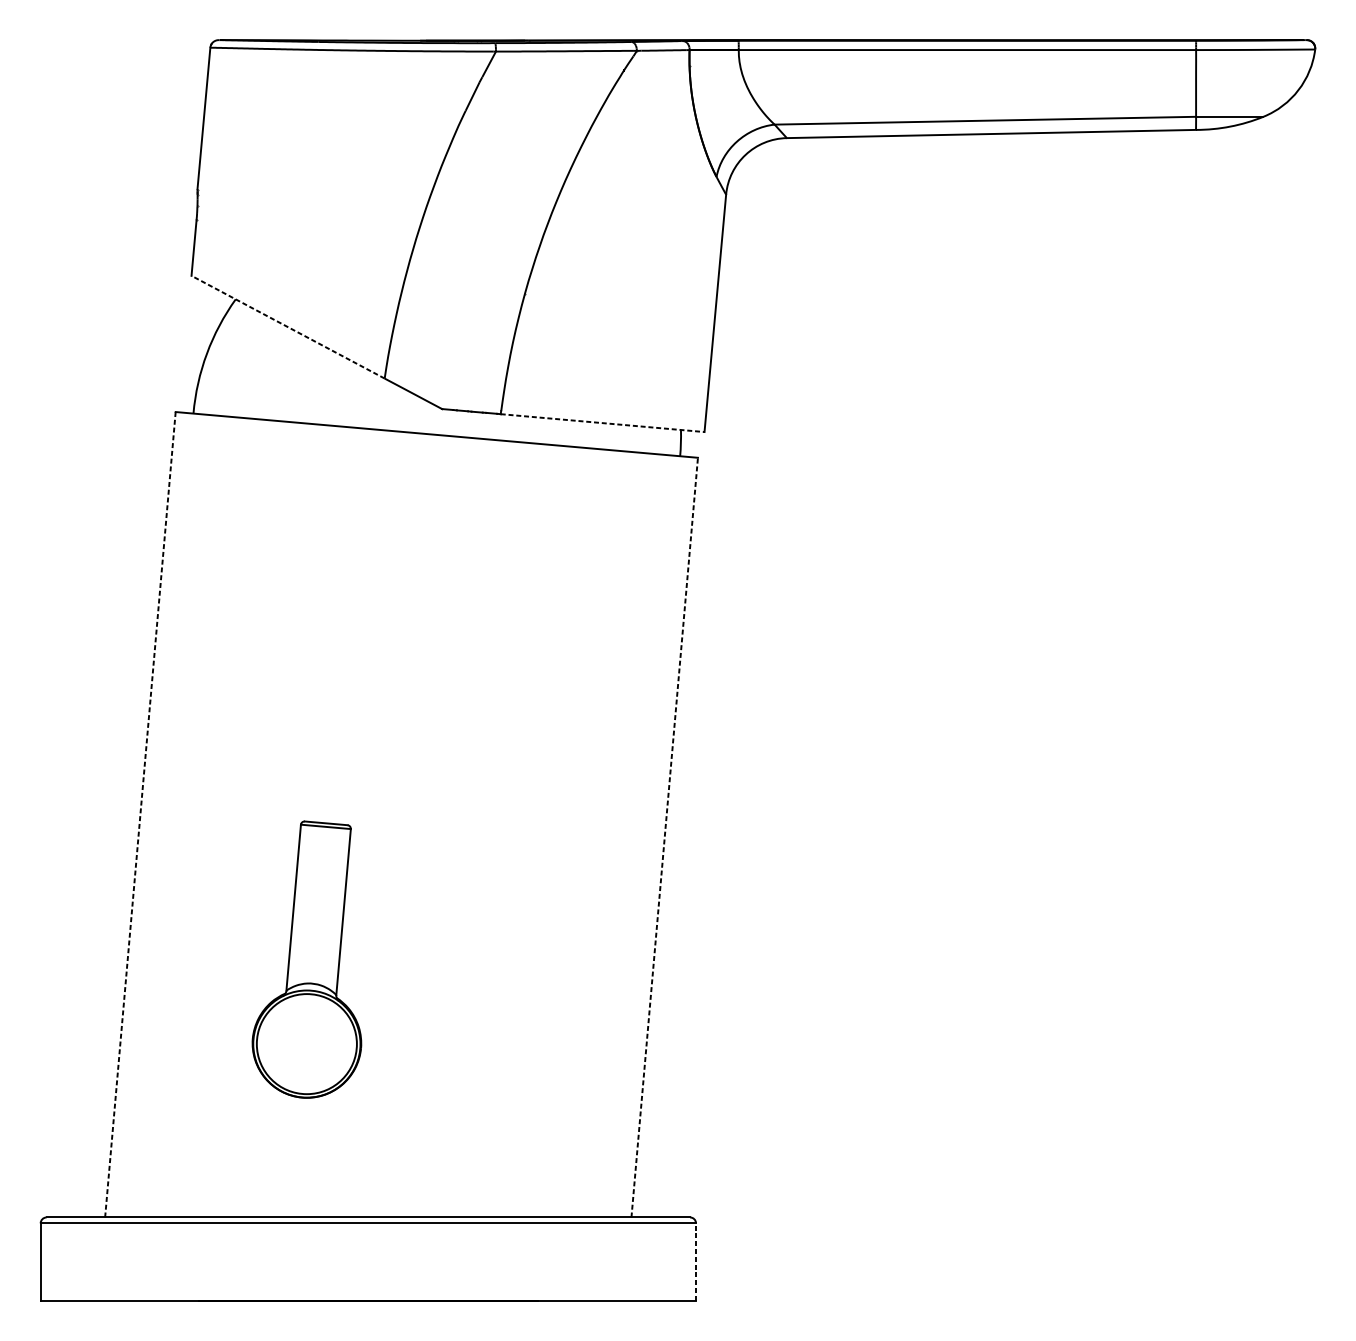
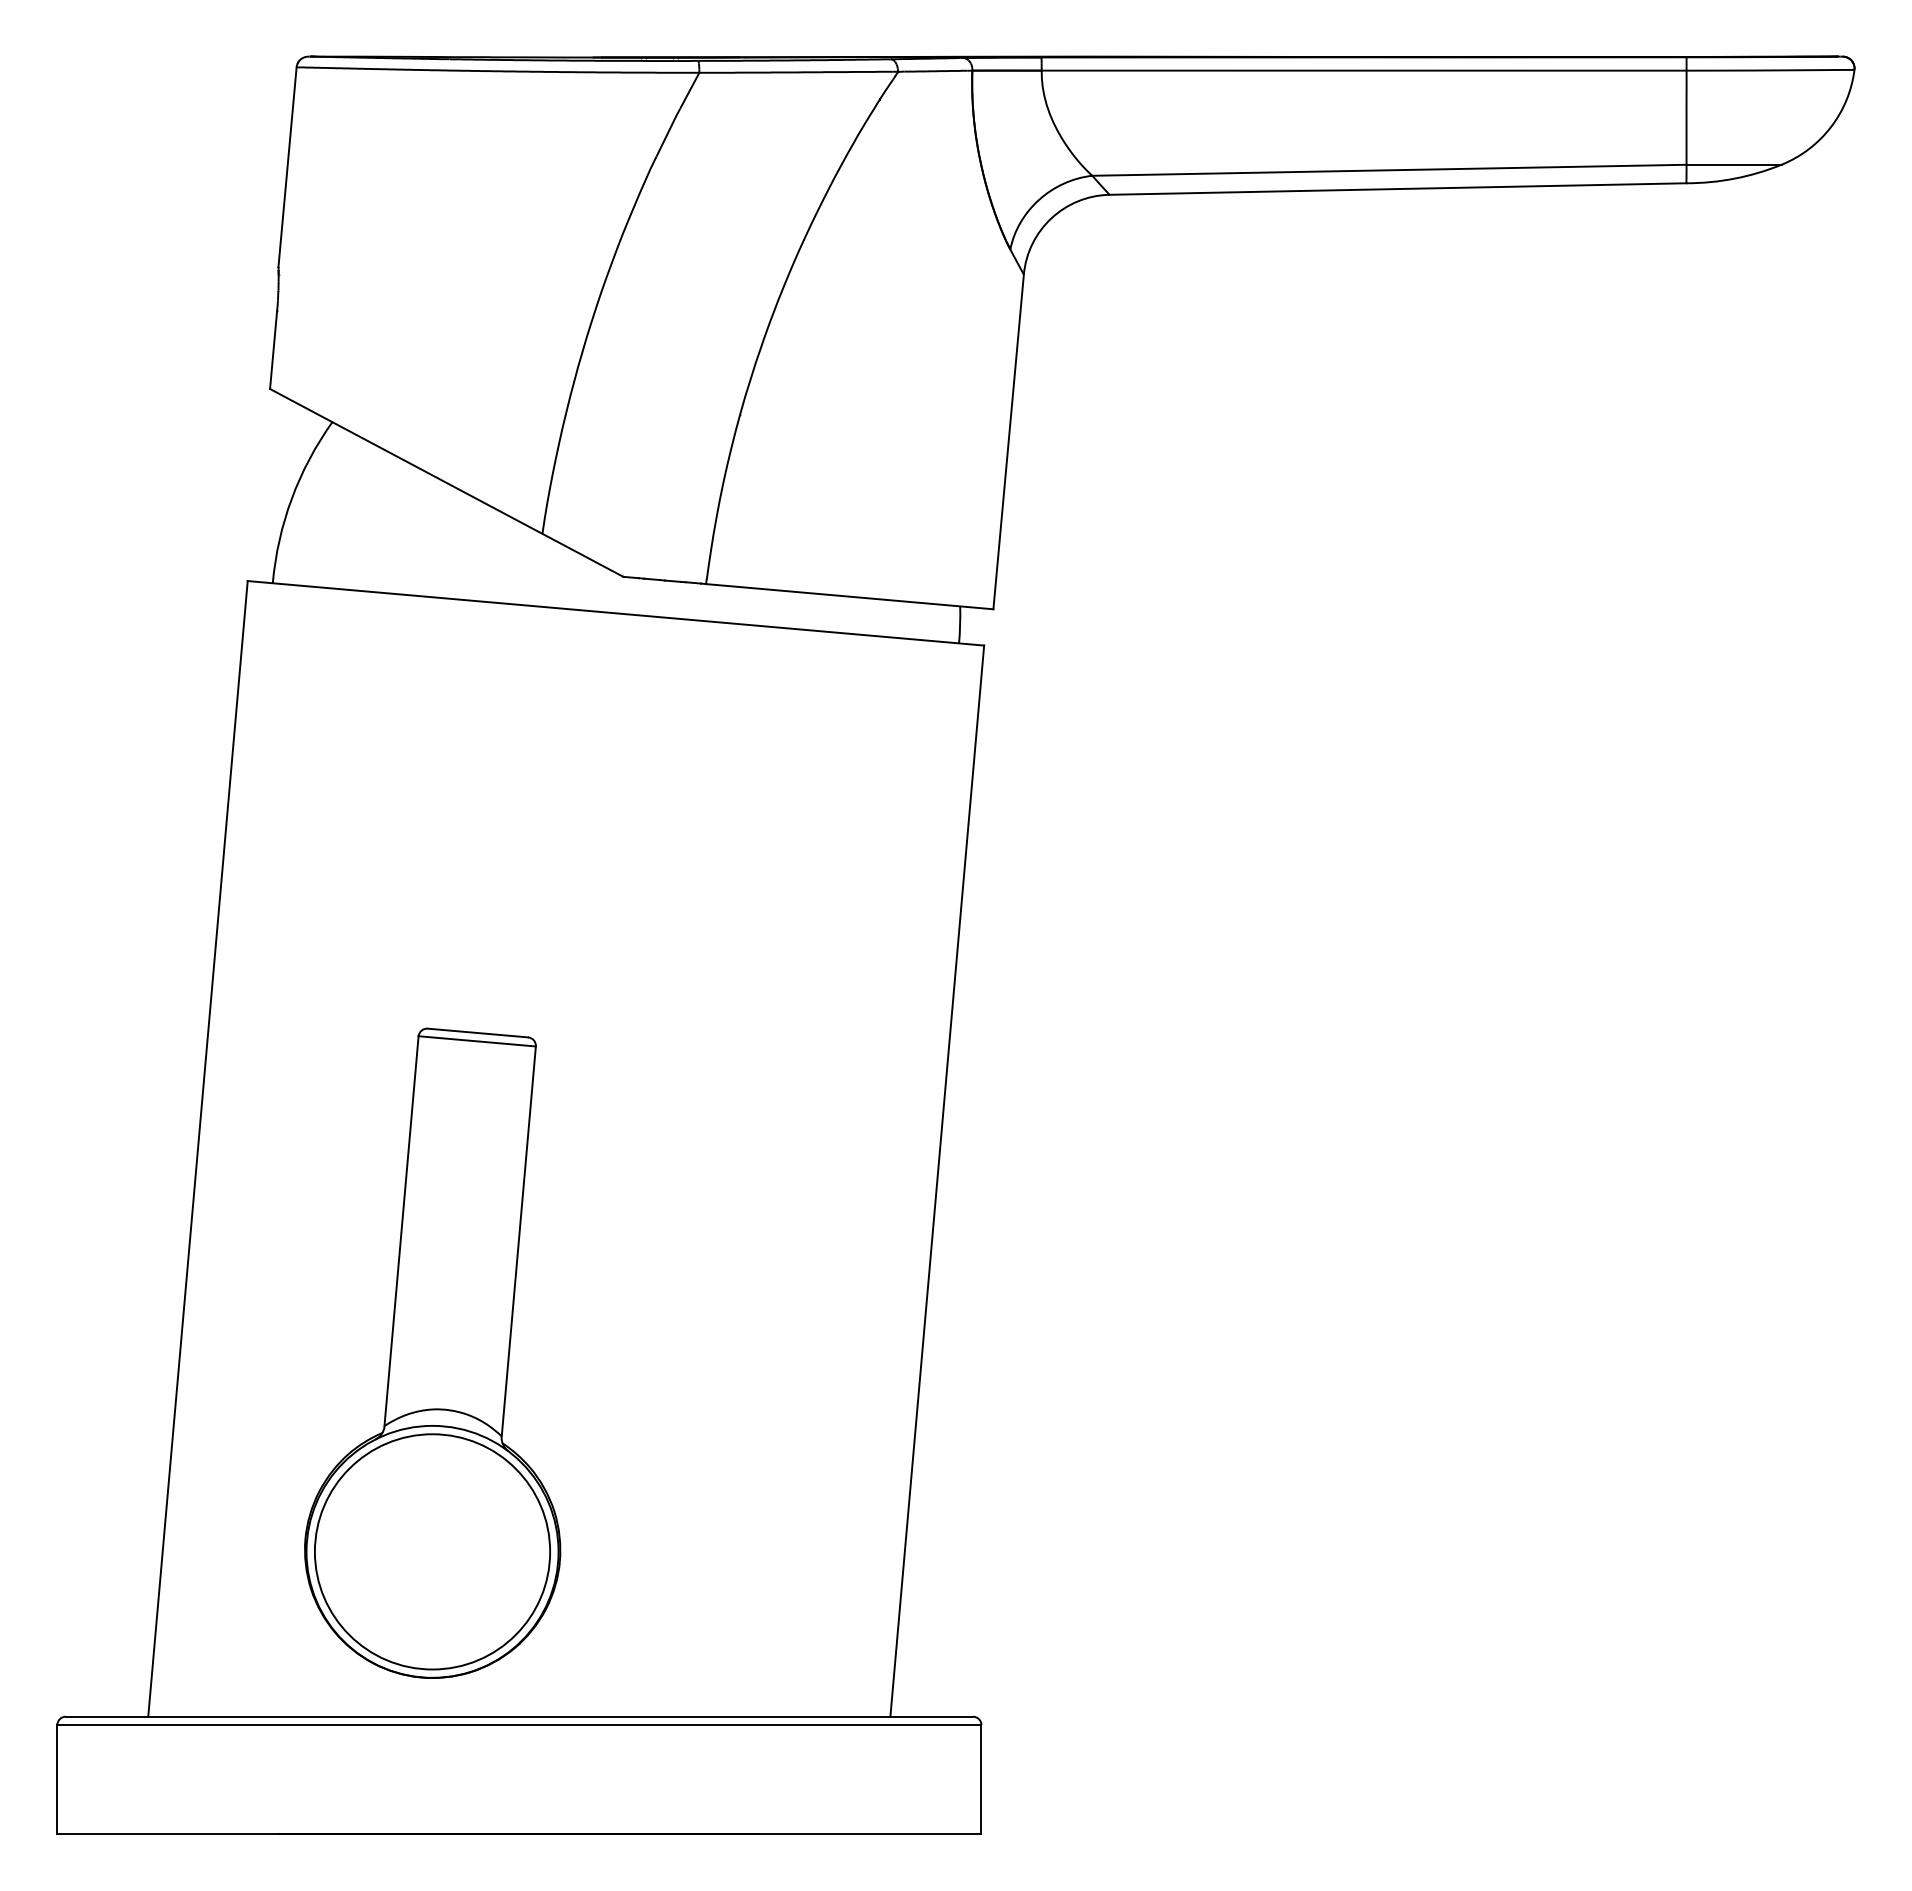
line: (287, 327) -> (405, 461), dashed -> solid
line: (603, 422) -> (850, 596), dashed -> solid
line: (140, 814) -> (197, 1148), dashed -> solid
line: (664, 837) -> (937, 1181), dashed -> solid
part: (306, 959) -> (432, 1352), size x1.67
line: (696, 1261) -> (981, 1779), dashed -> solid

